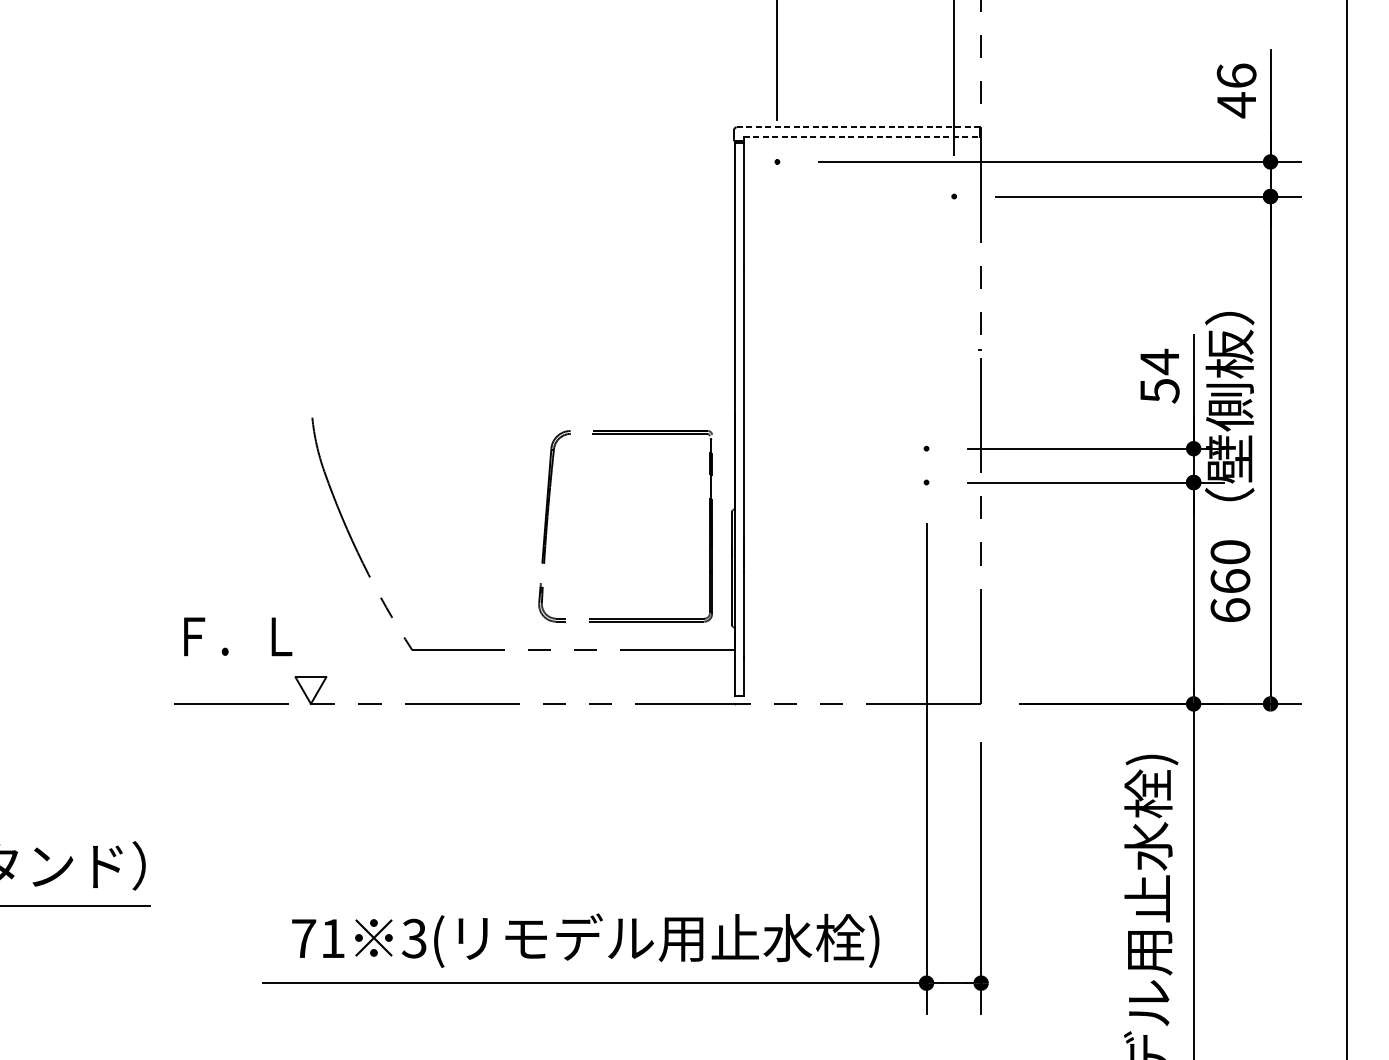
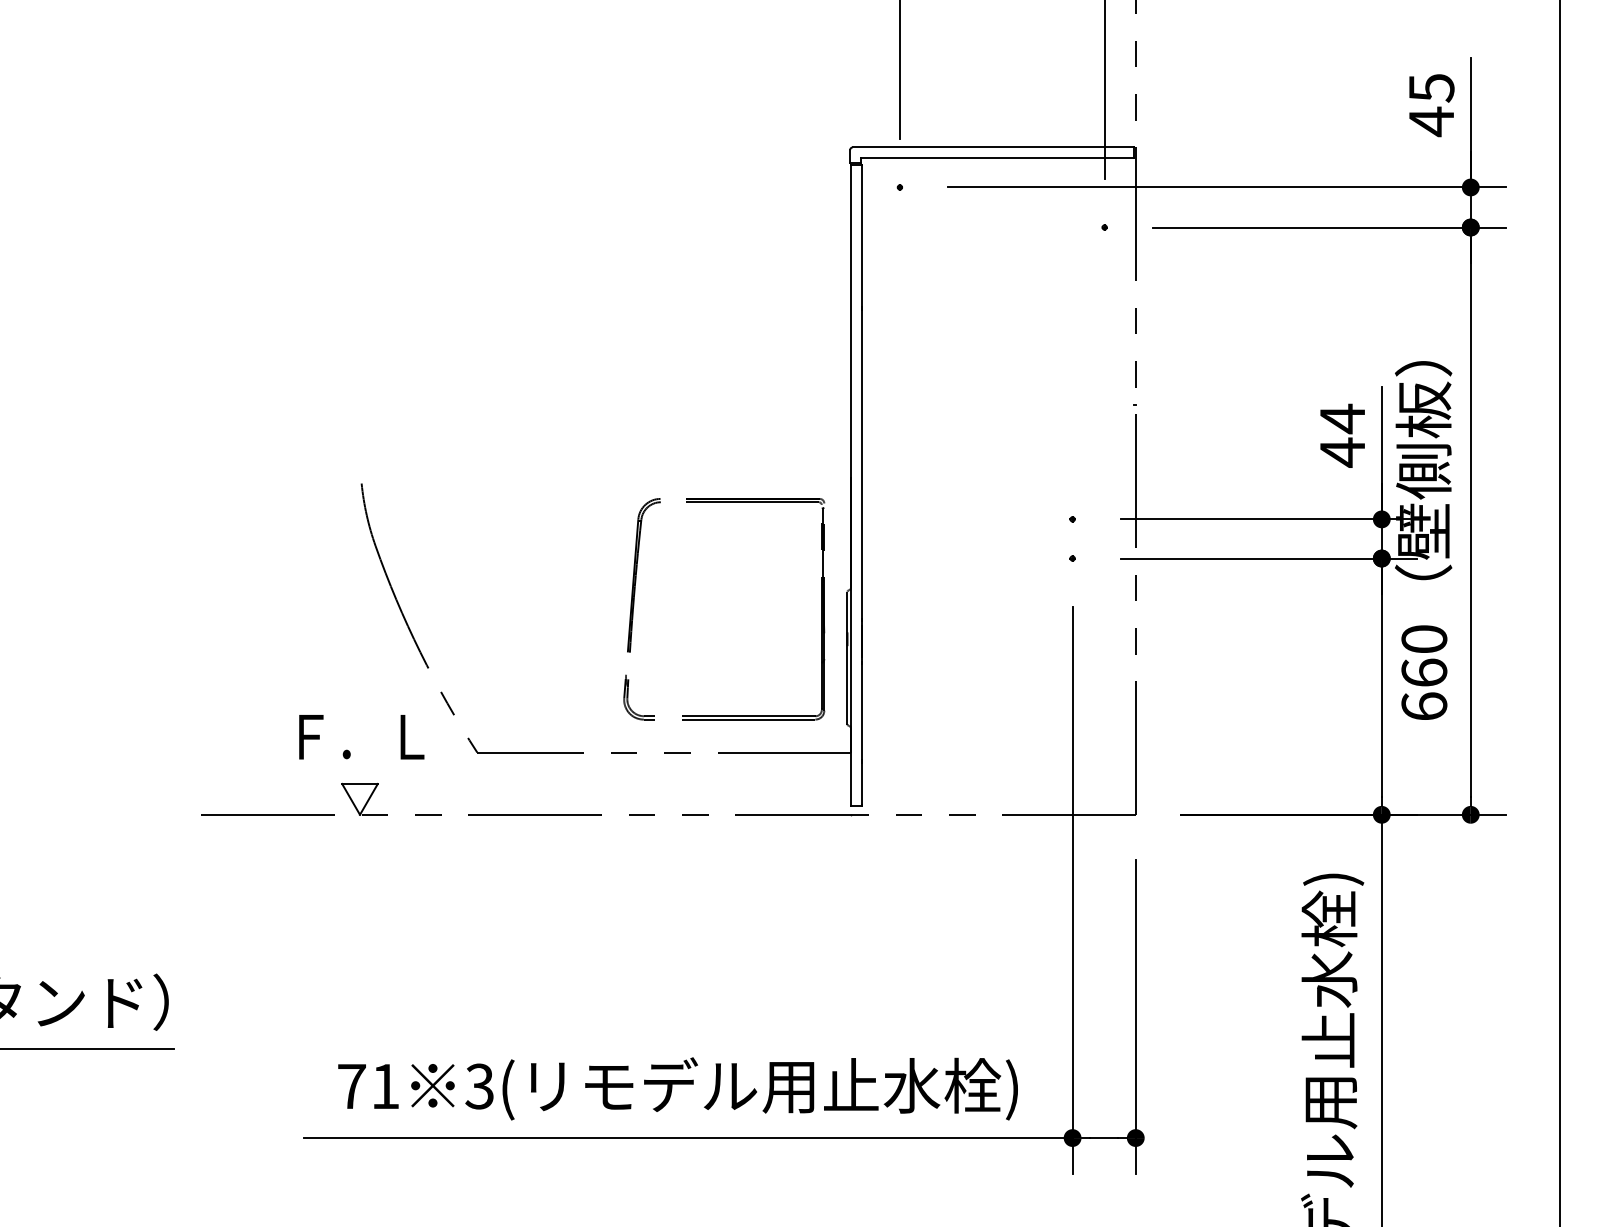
text: (1236, 75) -> (1431, 87), 46 -> 45
line: (858, 127) -> (993, 147), dashed -> solid
line: (861, 136) -> (997, 158), dashed -> solid
text: (1159, 390) -> (1342, 452), 54 -> 44
text: (237, 637) -> (361, 737), moved

